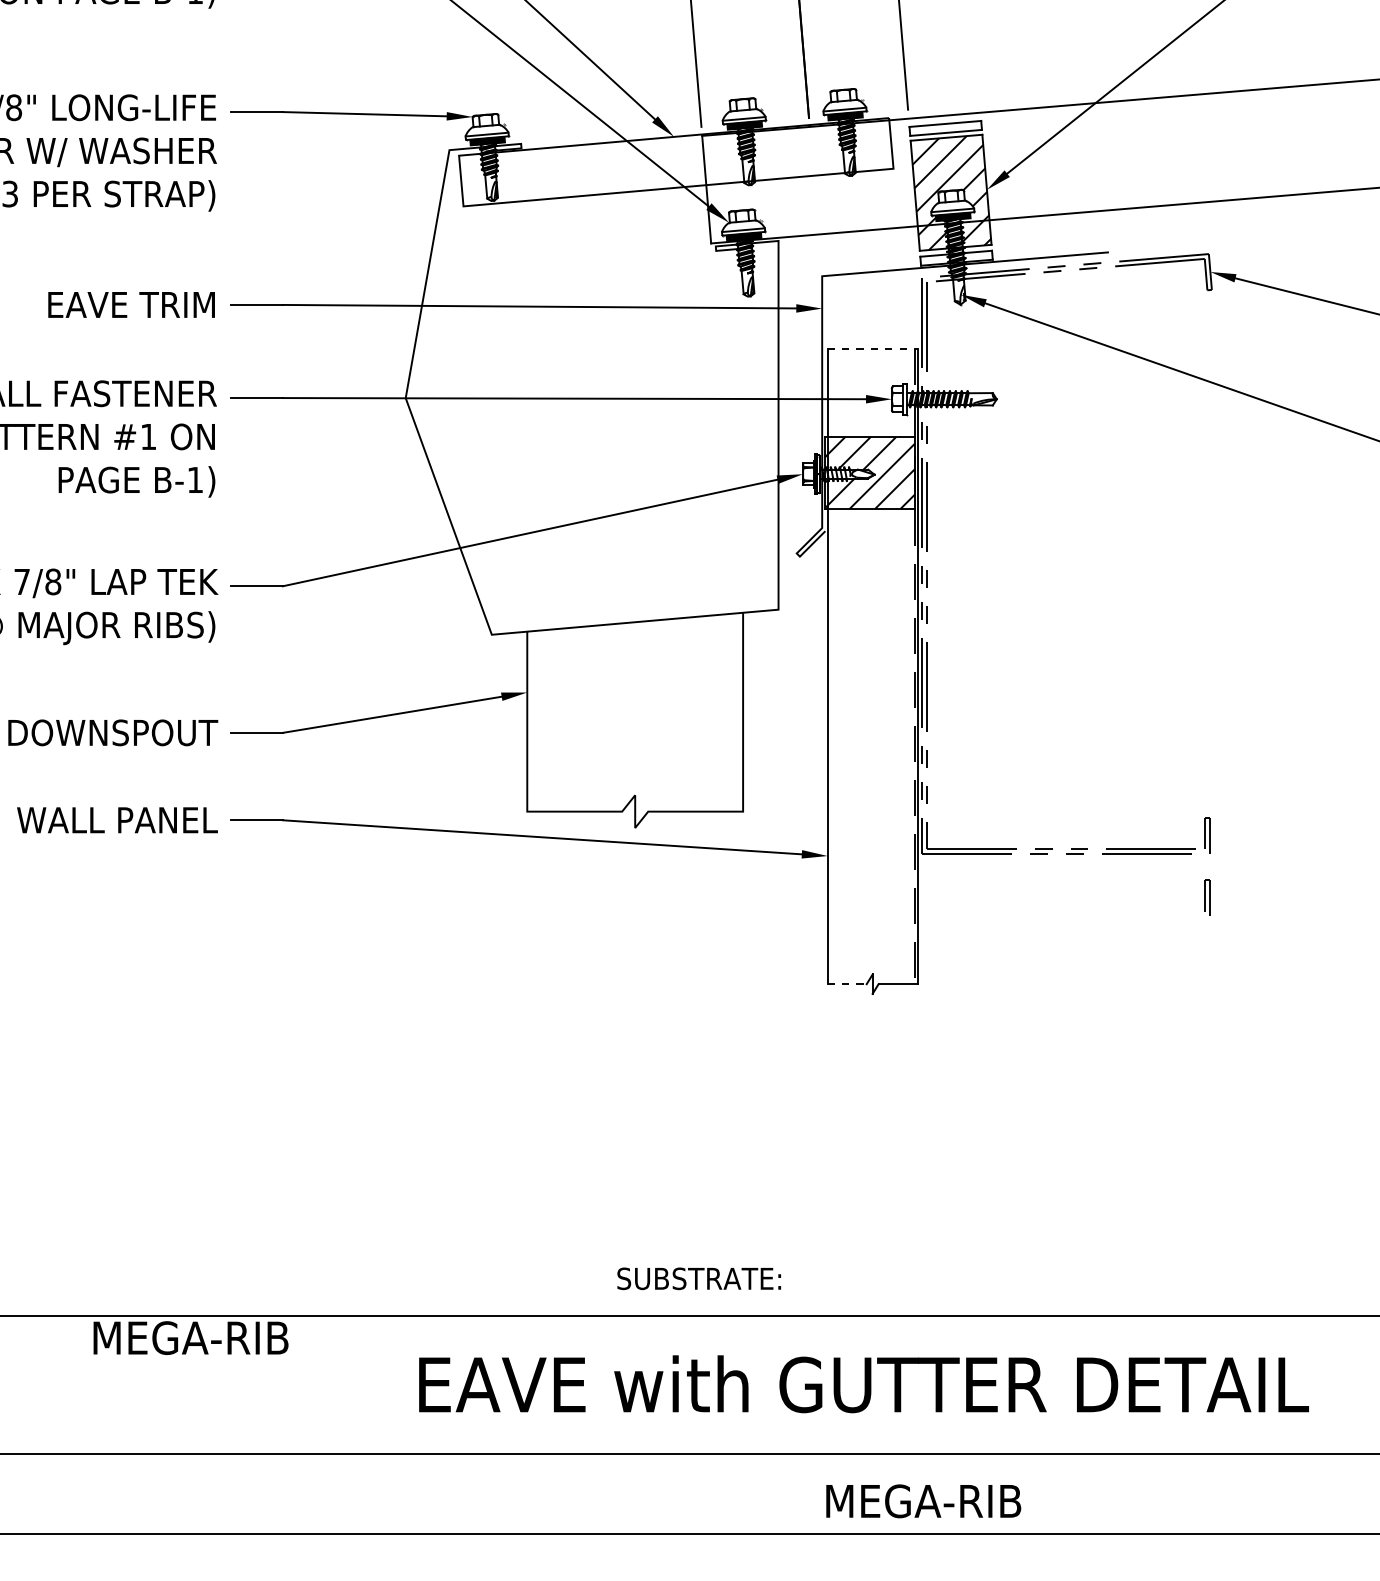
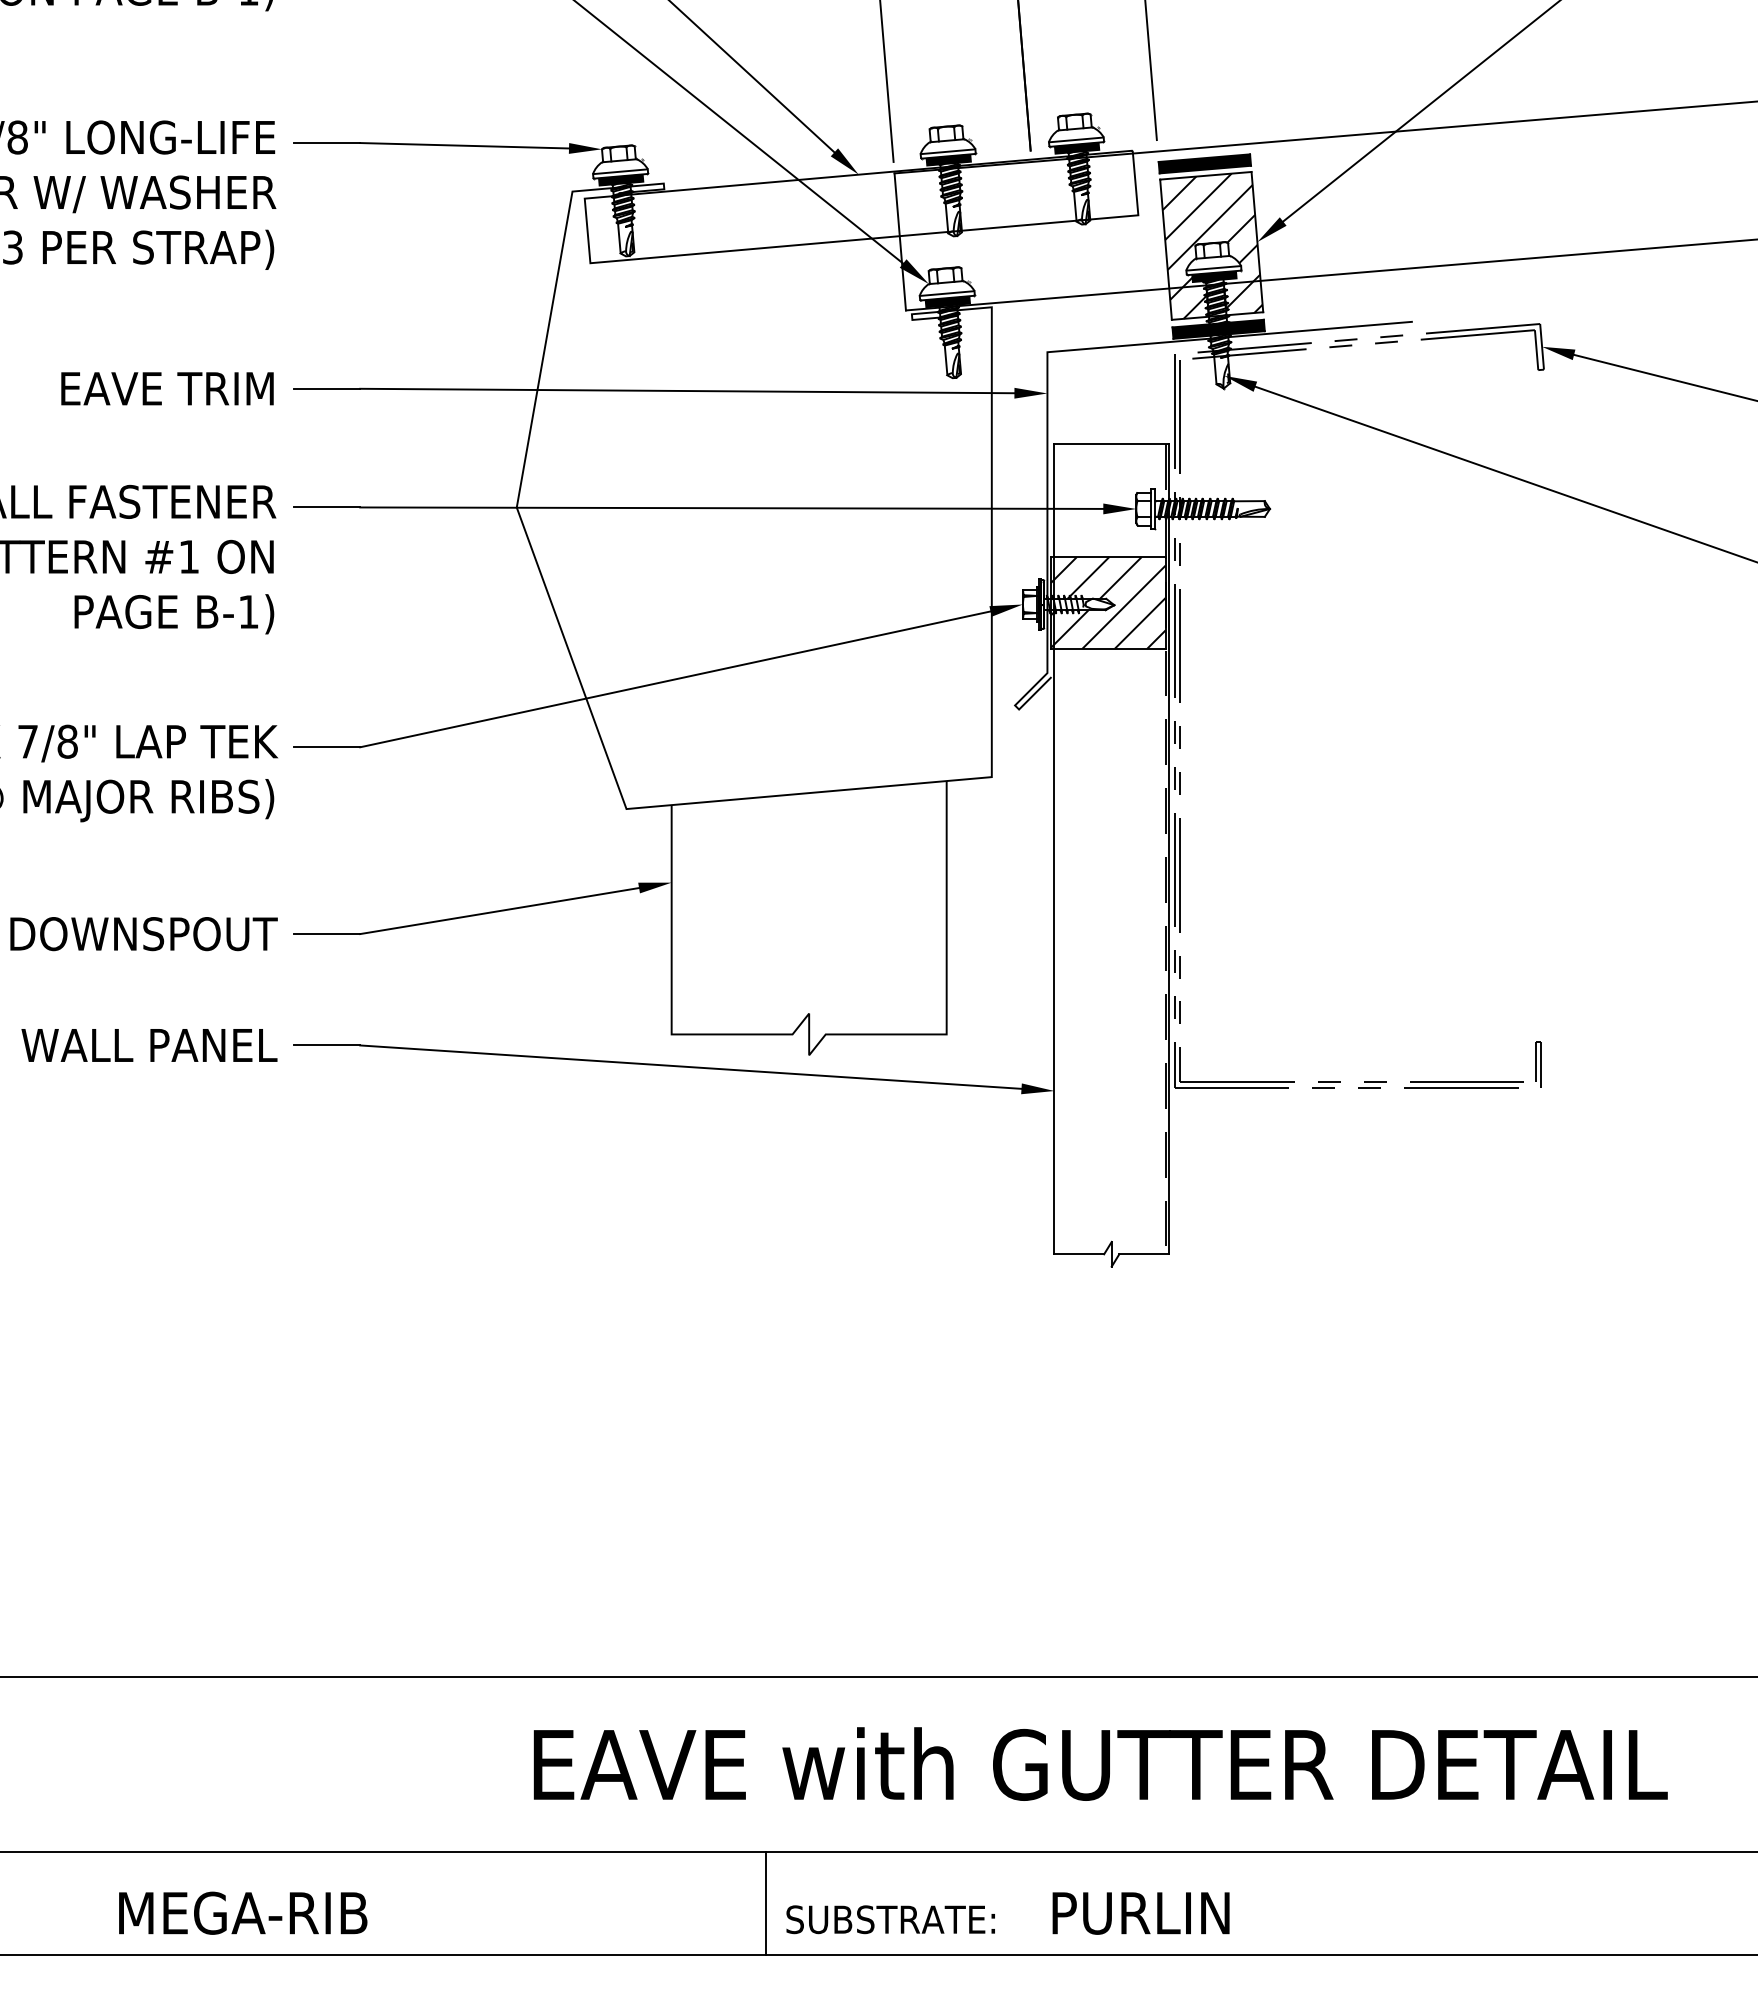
fill: (945, 128) -> (1204, 163), added
fill: (956, 257) -> (1218, 328), added
line: (873, 348) -> (1112, 444), dashed -> solid
part: (1207, 898) -> (1538, 1144), removed
line: (847, 984) -> (1079, 1254), dashed -> solid
text: (699, 1278) -> (890, 1919), moved
text: (191, 1337) -> (243, 1912), moved
line: (601, 1493) -> (766, 1903), added
text: (925, 1500) -> (1178, 1912), MEGA-RIB -> PURLIN

